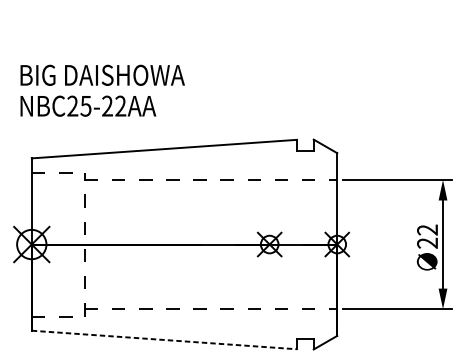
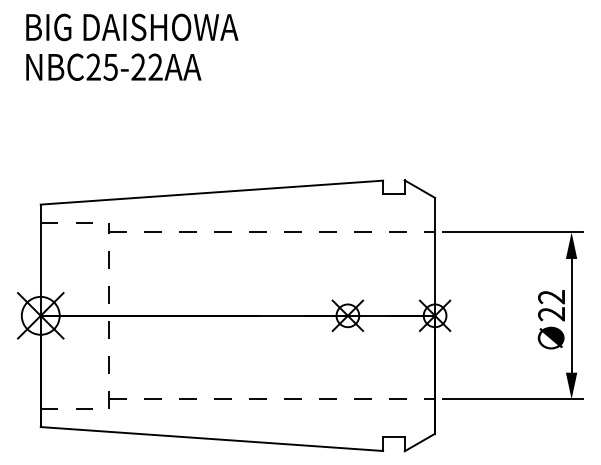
text: (102, 90) -> (132, 46), moved
line: (164, 340) -> (211, 439), dashed -> solid

